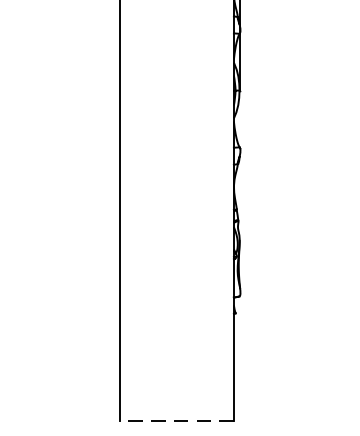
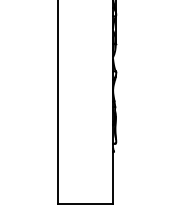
line: (176, 420) -> (85, 203), dashed -> solid

